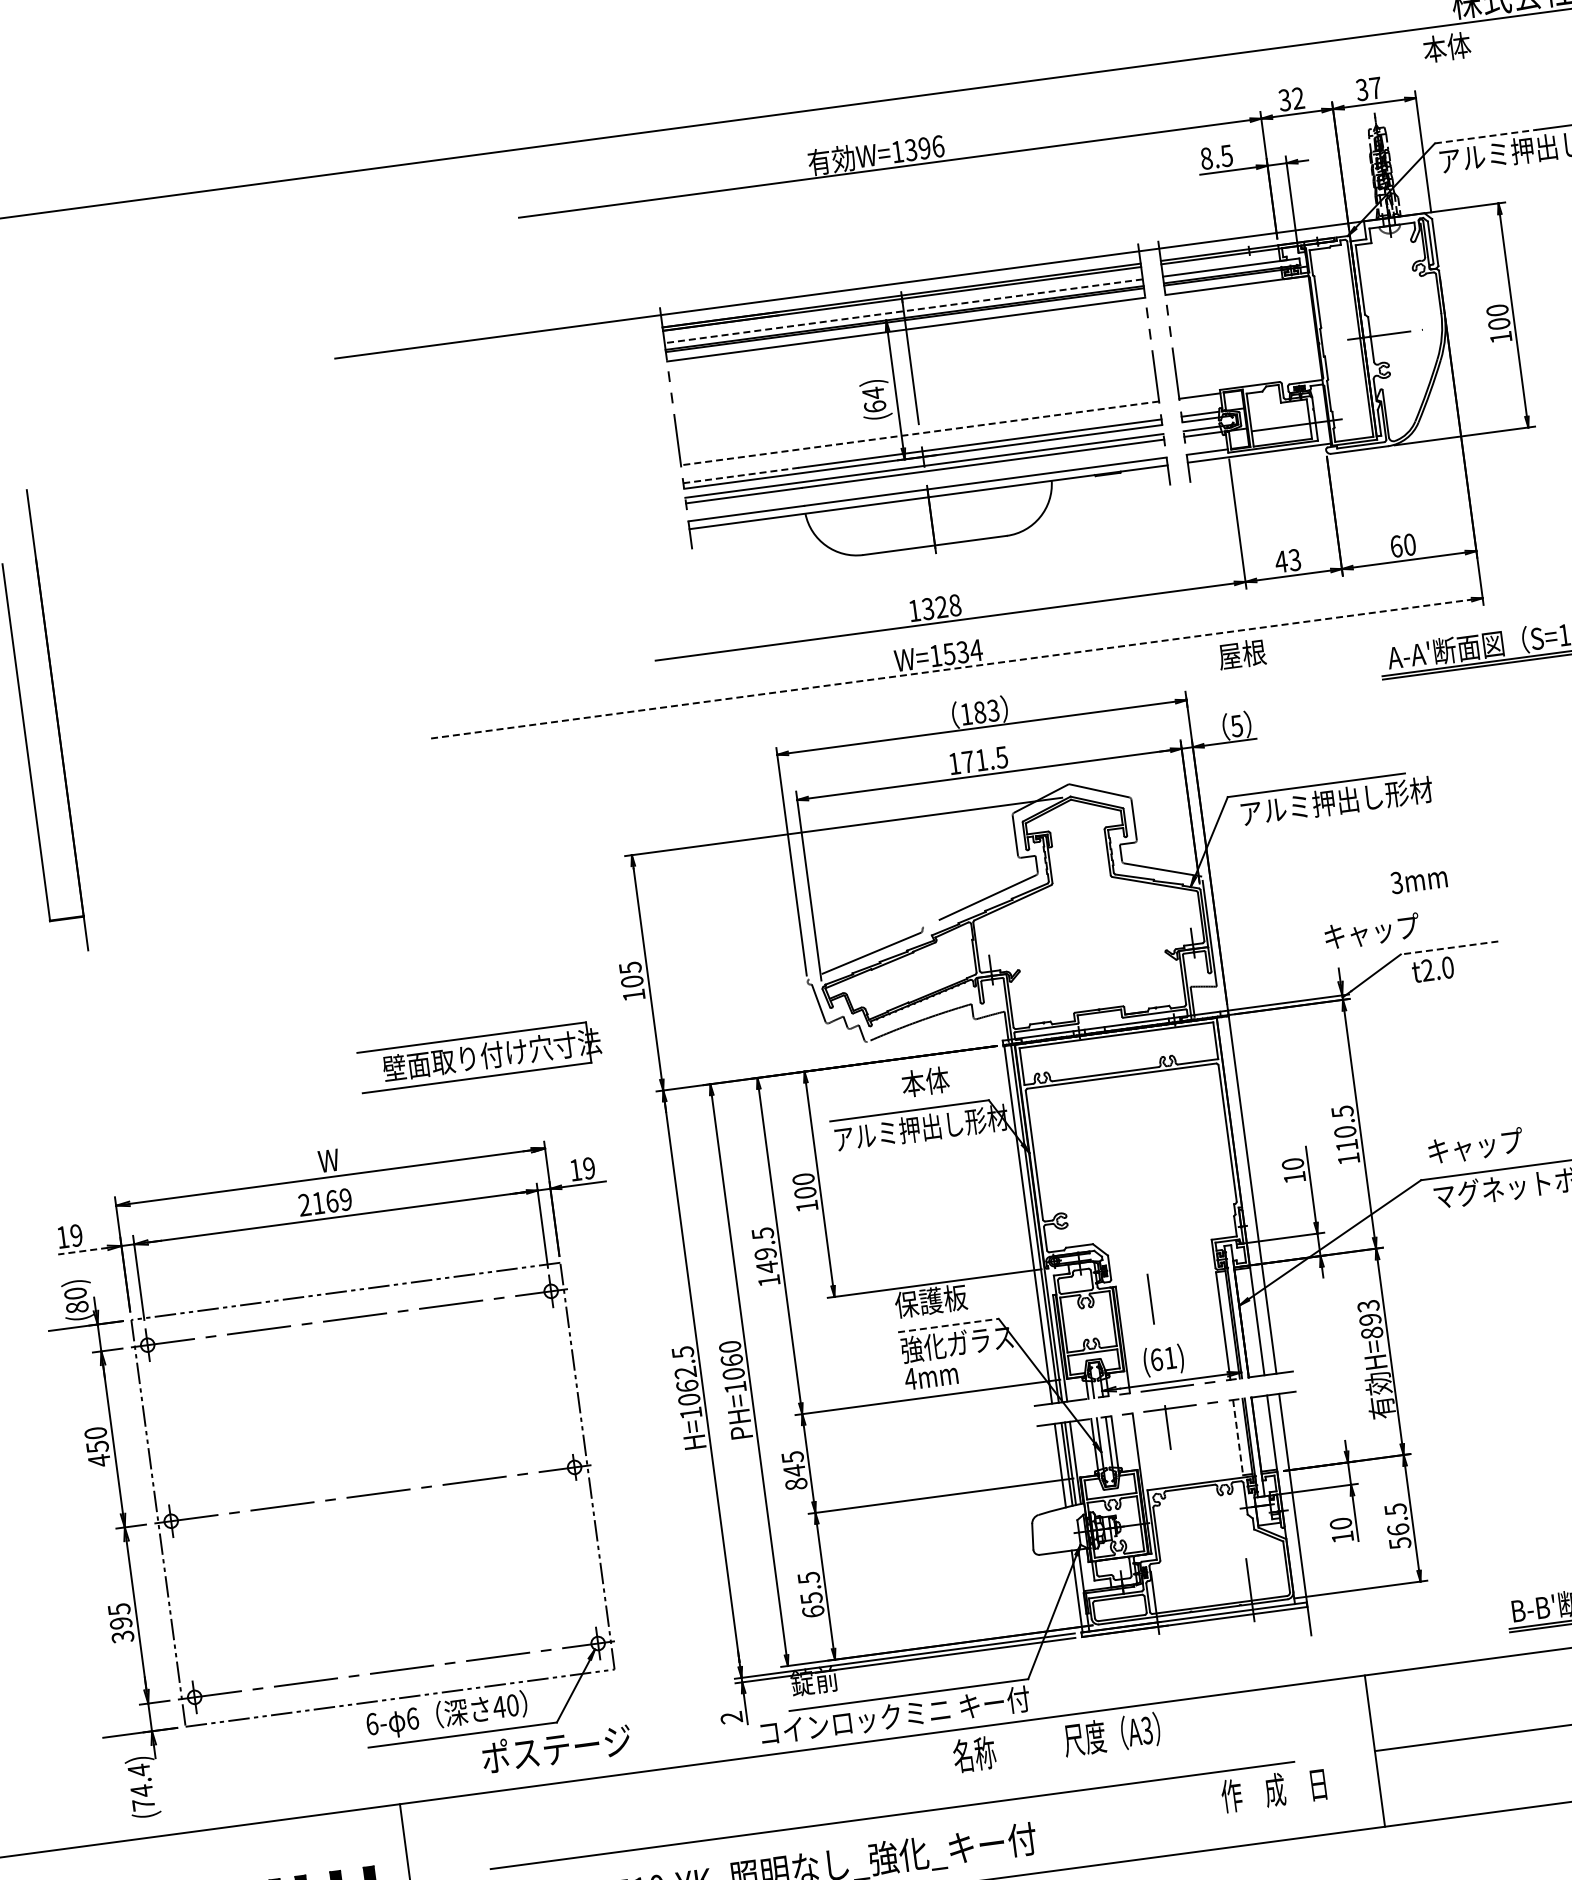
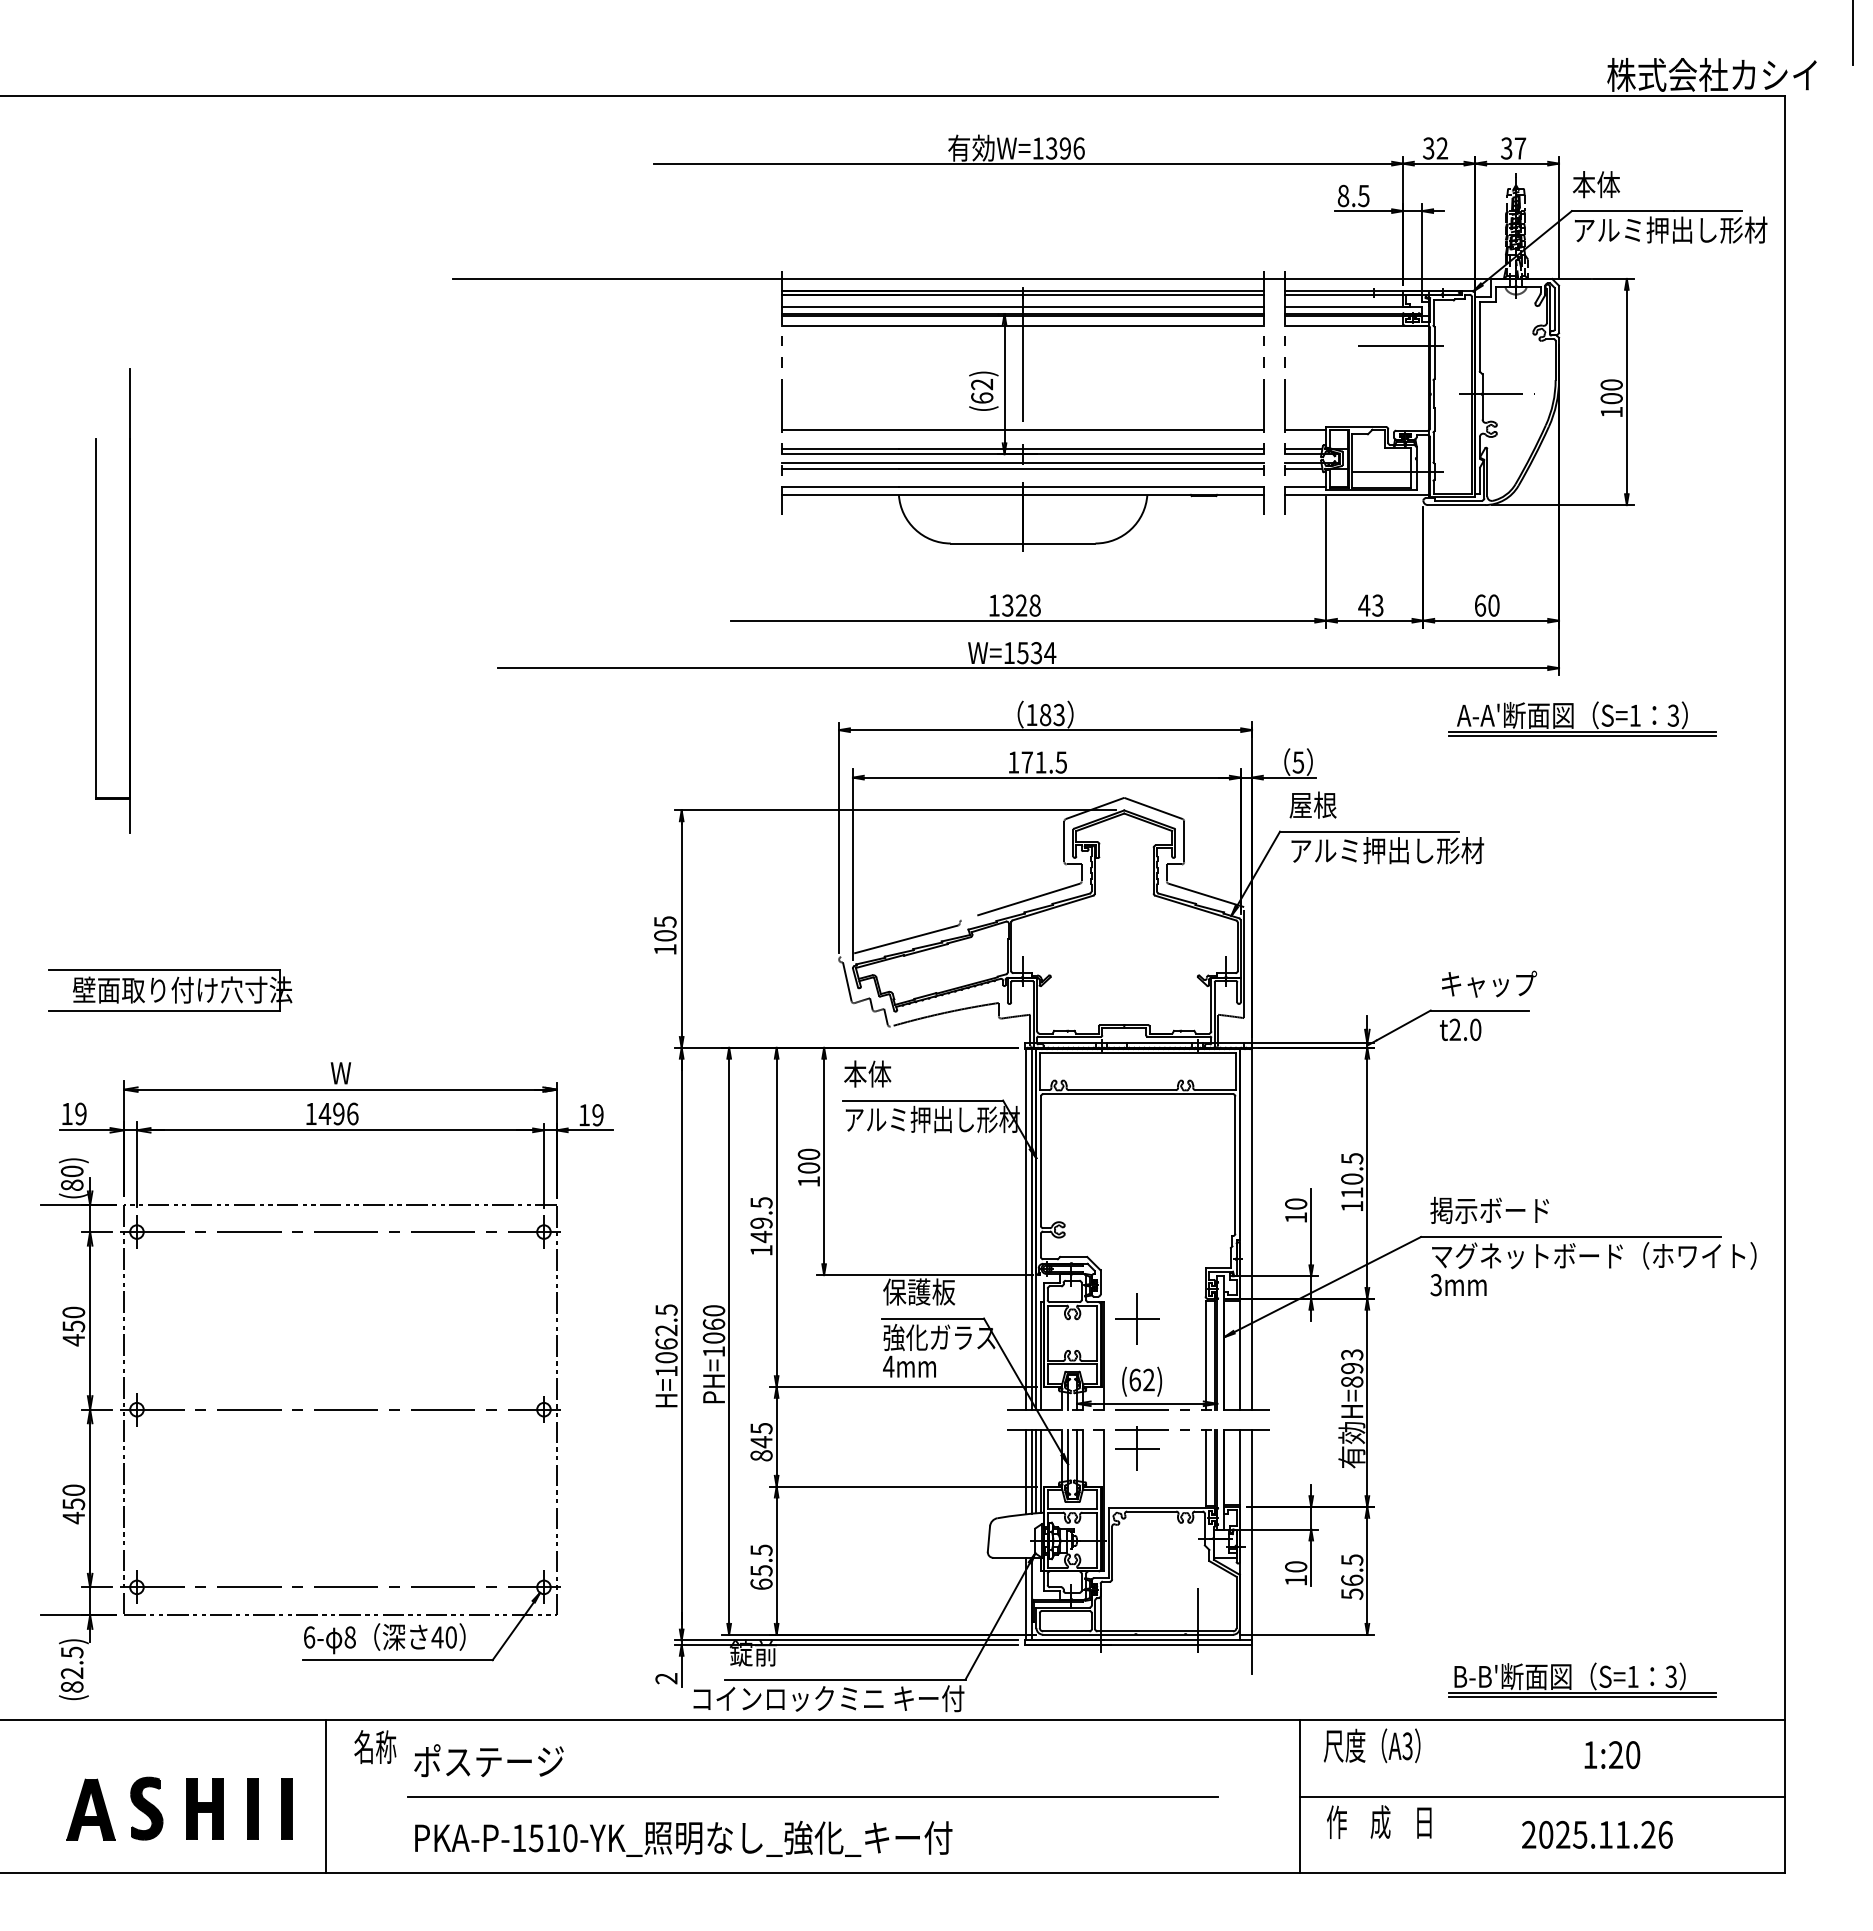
text: (1447, 47) -> (1596, 184), moved
line: (1486, 136) -> (1623, 211), dashed -> solid
line: (1282, 299) -> (1400, 345), added
line: (903, 311) -> (1022, 307), dashed -> solid
text: (872, 393) -> (981, 384), (64) -> (62)
line: (919, 433) -> (1022, 430), dashed -> solid
line: (740, 475) -> (839, 448), dashed -> solid
text: (1241, 653) -> (1312, 804), moved
line: (951, 669) -> (1023, 668), dashed -> solid
text: (1418, 880) -> (1458, 1285), moved
text: (1372, 931) -> (1489, 983), moved
line: (1449, 947) -> (1479, 1010), dashed -> solid
part: (480, 1057) -> (170, 990), moved
text: (925, 1081) -> (867, 1073), moved
text: (1485, 1144) -> (1489, 1210), キャップ -> 掲示ボード
text: (324, 1201) -> (331, 1113), 2169 -> 1496
line: (82, 1251) -> (84, 1130), dashed -> solid
line: (1150, 1299) -> (1136, 1319), added
line: (948, 1325) -> (933, 1318), dashed -> solid
text: (1169, 1357) -> (1148, 1379), (61) -> (62)
line: (1167, 1427) -> (1136, 1448), added
line: (1237, 1437) -> (1205, 1467), dashed -> solid
text: (120, 1623) -> (73, 1504), 395 -> 450
text: (412, 1718) -> (349, 1637), 6 -> 8
text: (1111, 1734) -> (1371, 1745), moved
text: (556, 1748) -> (488, 1760), moved
text: (974, 1754) -> (375, 1747), moved
text: (140, 1787) -> (71, 1669), (74.4) -> (82.5)
text: (1274, 1790) -> (1379, 1822), moved

